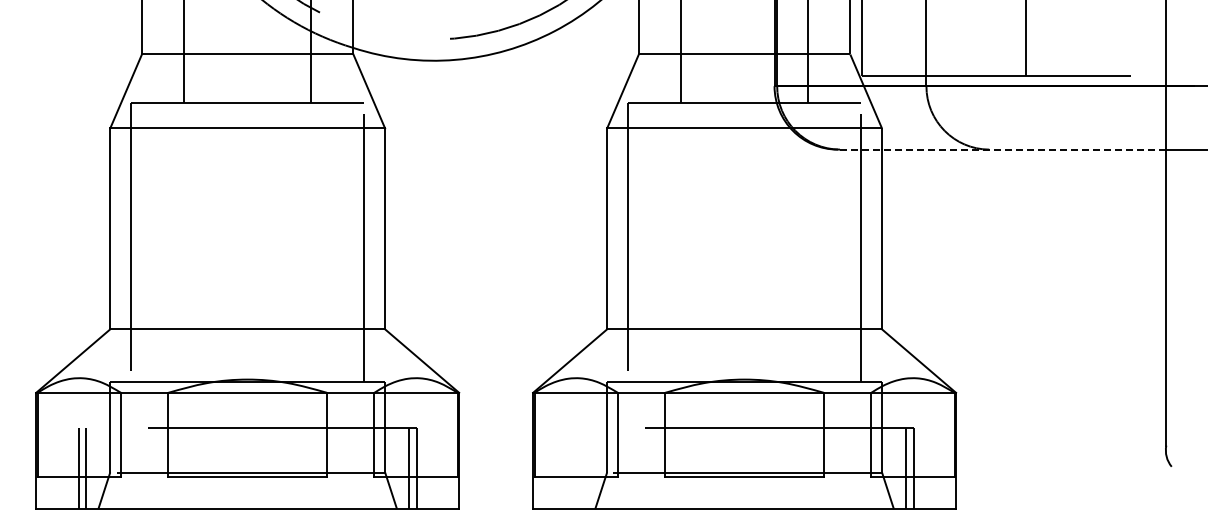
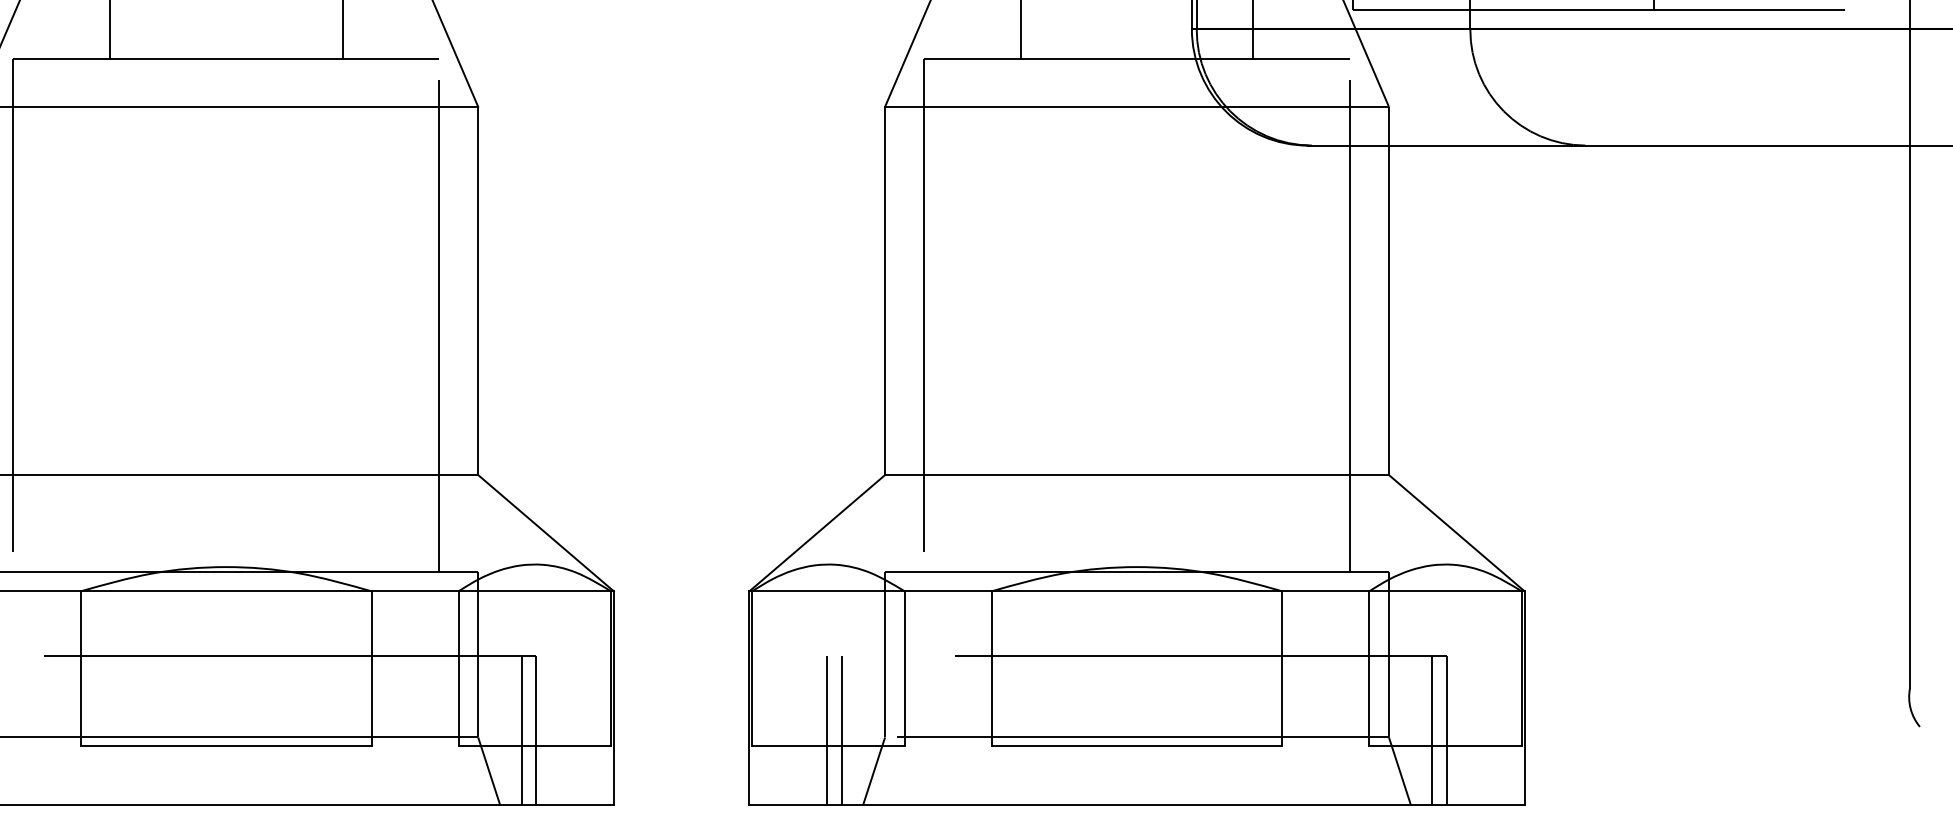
line: (1001, 149) -> (1607, 145), dashed -> solid
line: (575, 468) -> (827, 730), added
line: (583, 468) -> (841, 730), added

